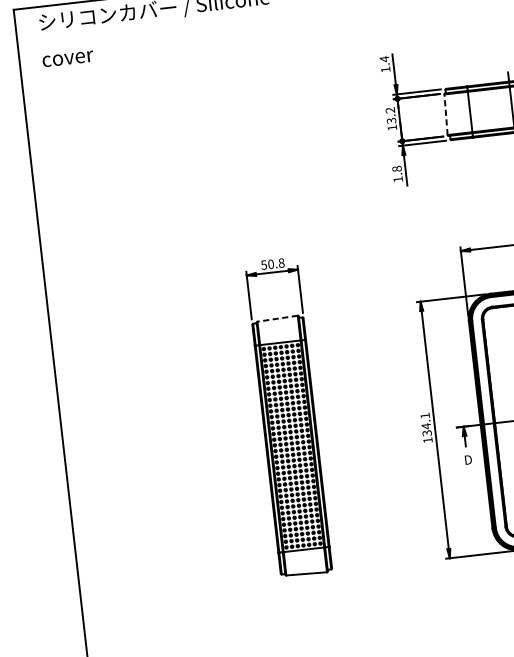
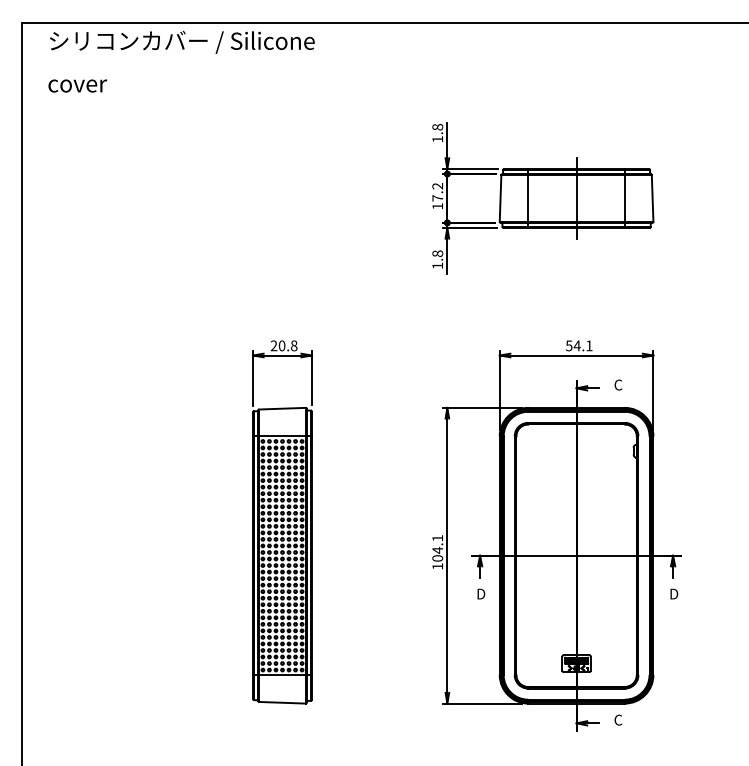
text: (384, 58) -> (437, 126), 1.4 -> 1.8
line: (445, 113) -> (500, 197), dashed -> solid
text: (391, 121) -> (437, 198), 13.2 -> 17.2
text: (263, 264) -> (273, 345), 50.8 -> 20.8
line: (276, 318) -> (281, 408), dashed -> solid
text: (426, 433) -> (437, 558), 134.1 -> 104.1

